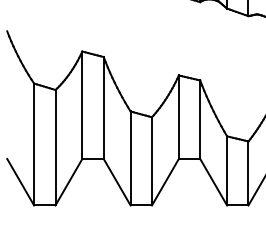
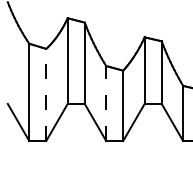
line: (55, 147) -> (46, 94), solid -> dashed
line: (130, 157) -> (106, 102), solid -> dashed

